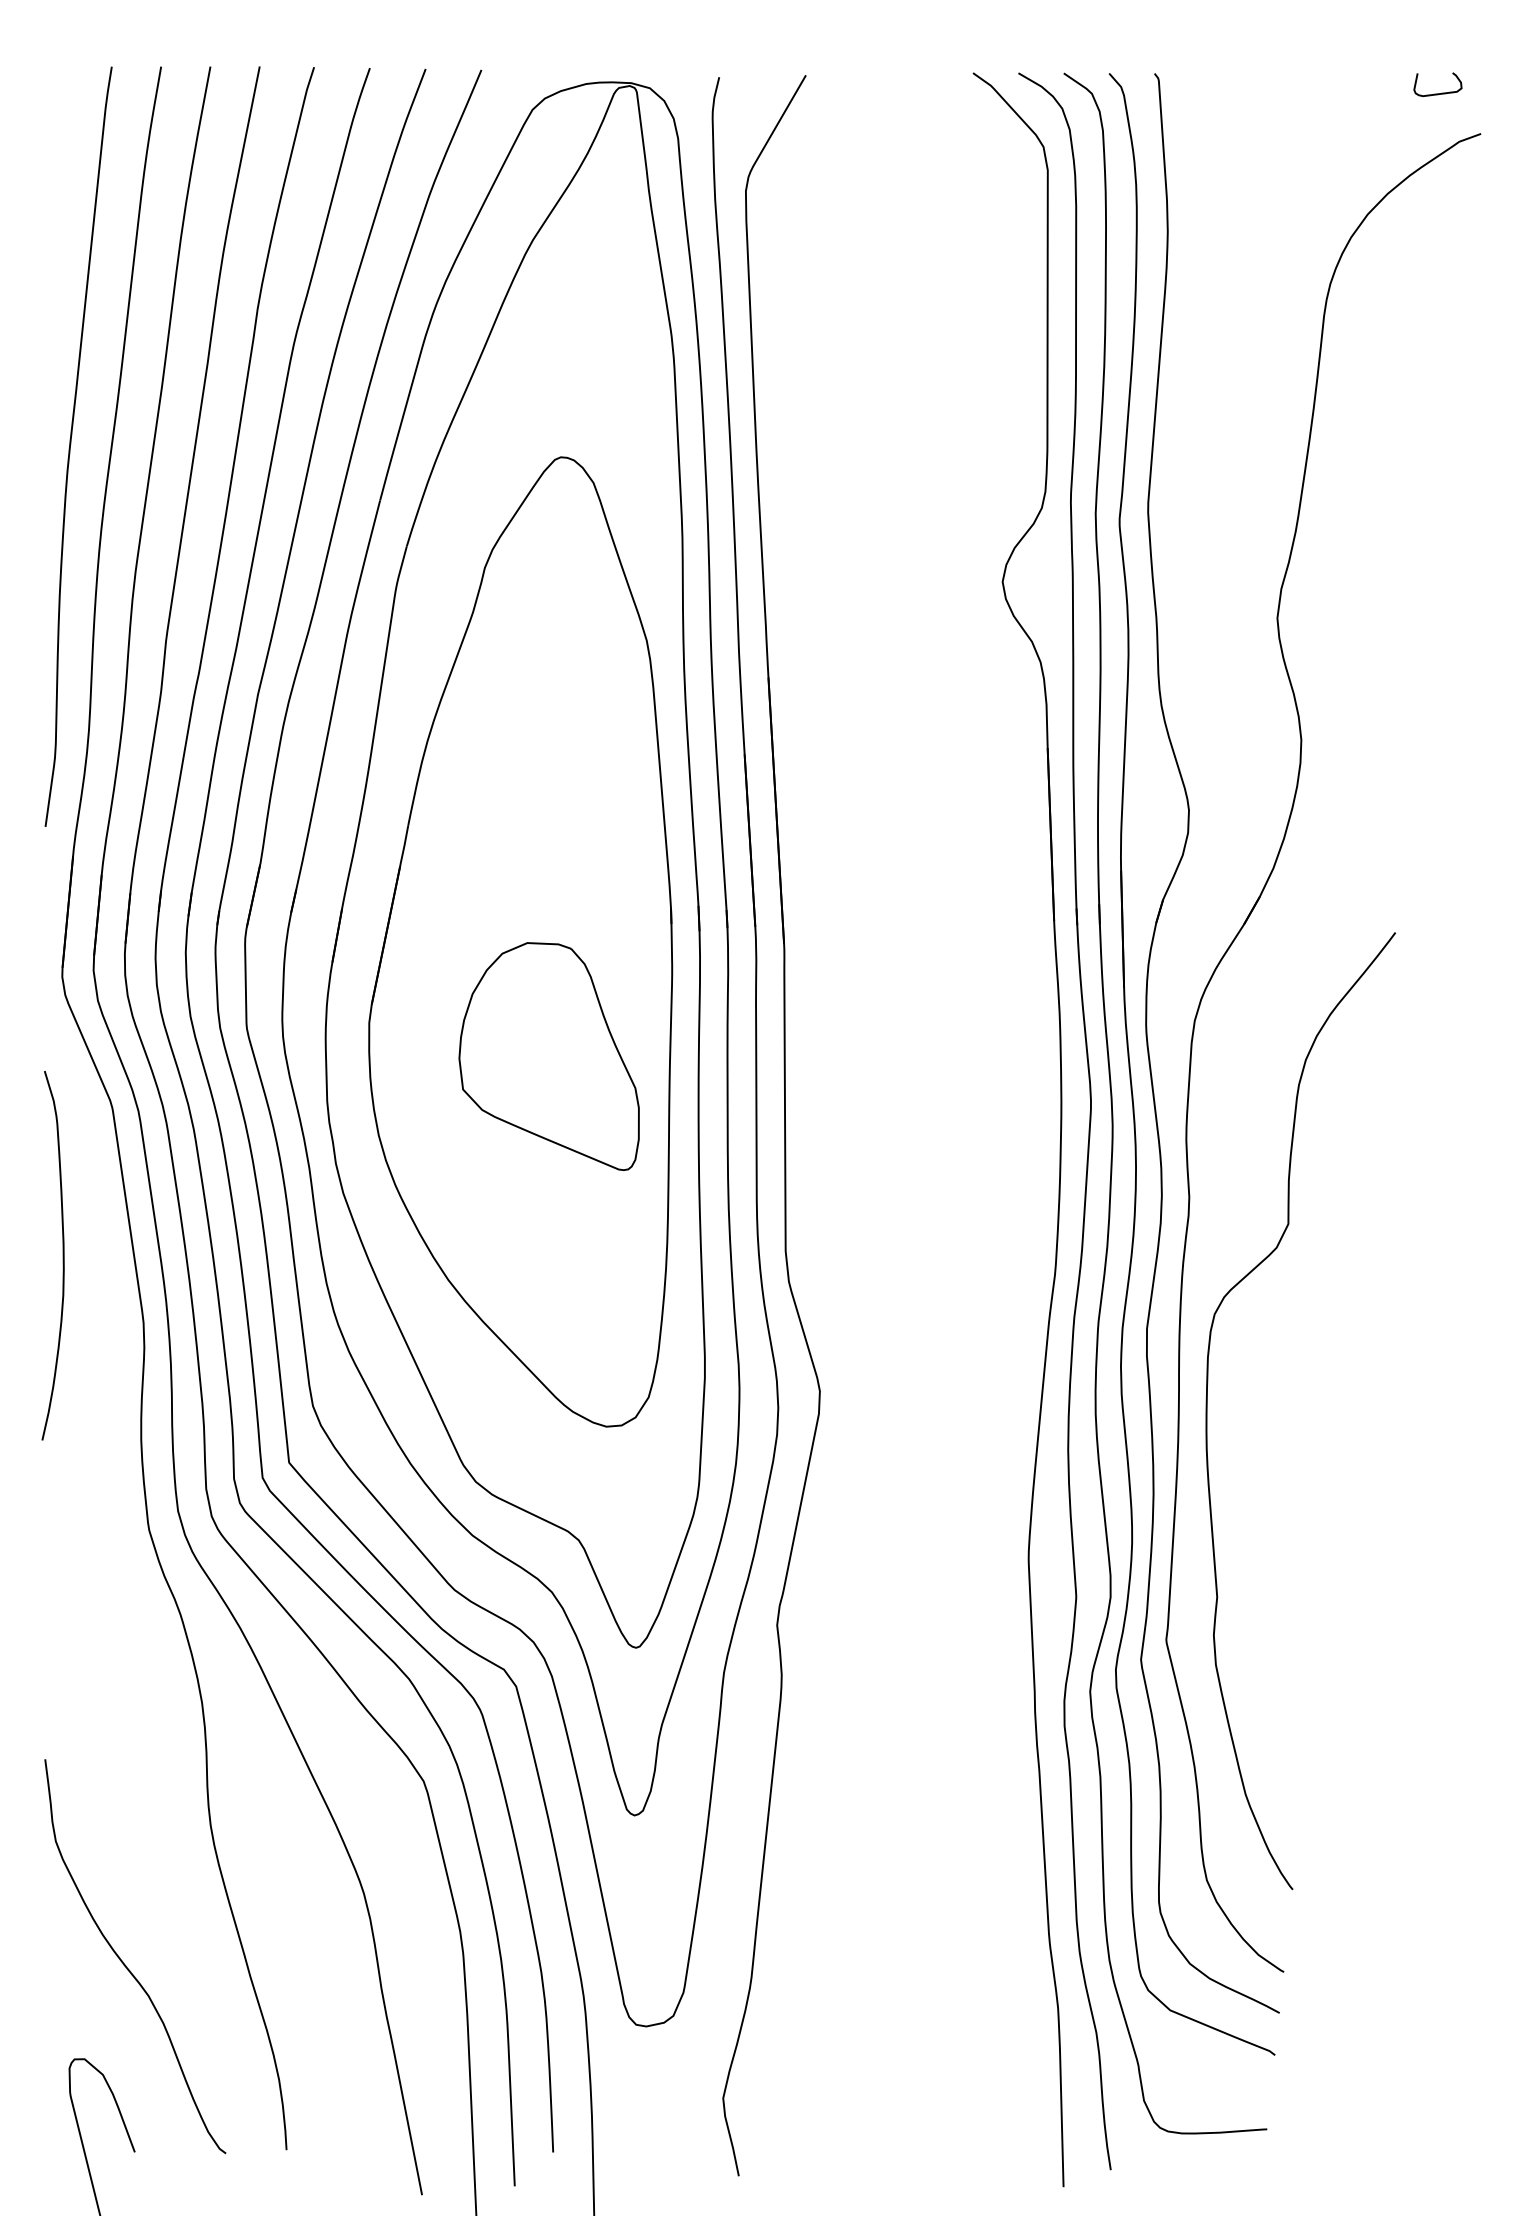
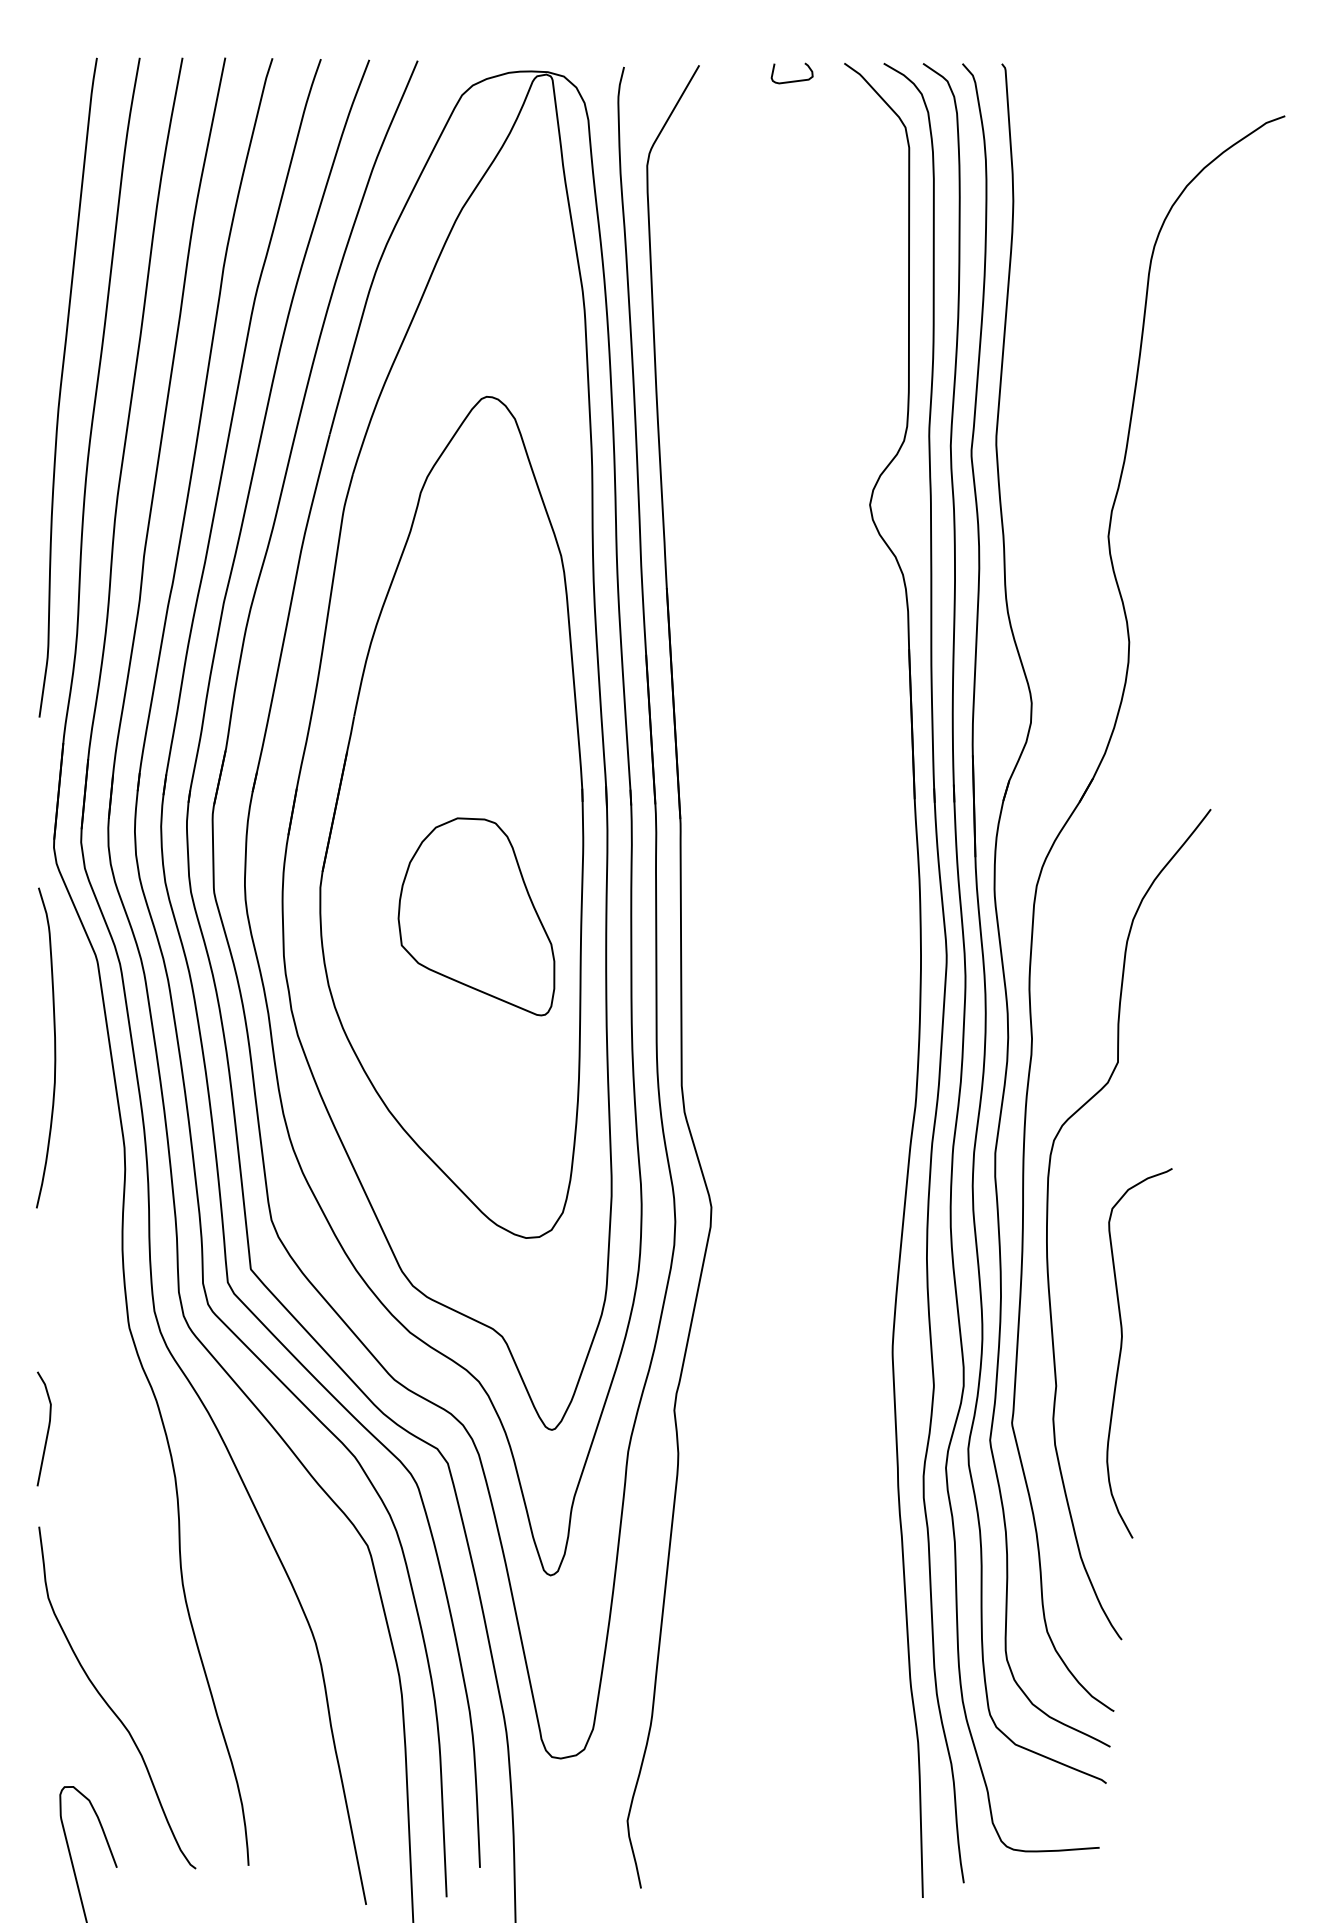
curve: (1441, 92) -> (795, 80), moved
curve: (62, 1255) -> (54, 1047), moved
curve: (1292, 1558) -> (1121, 1352), added
curve: (54, 1648) -> (47, 1430), added

